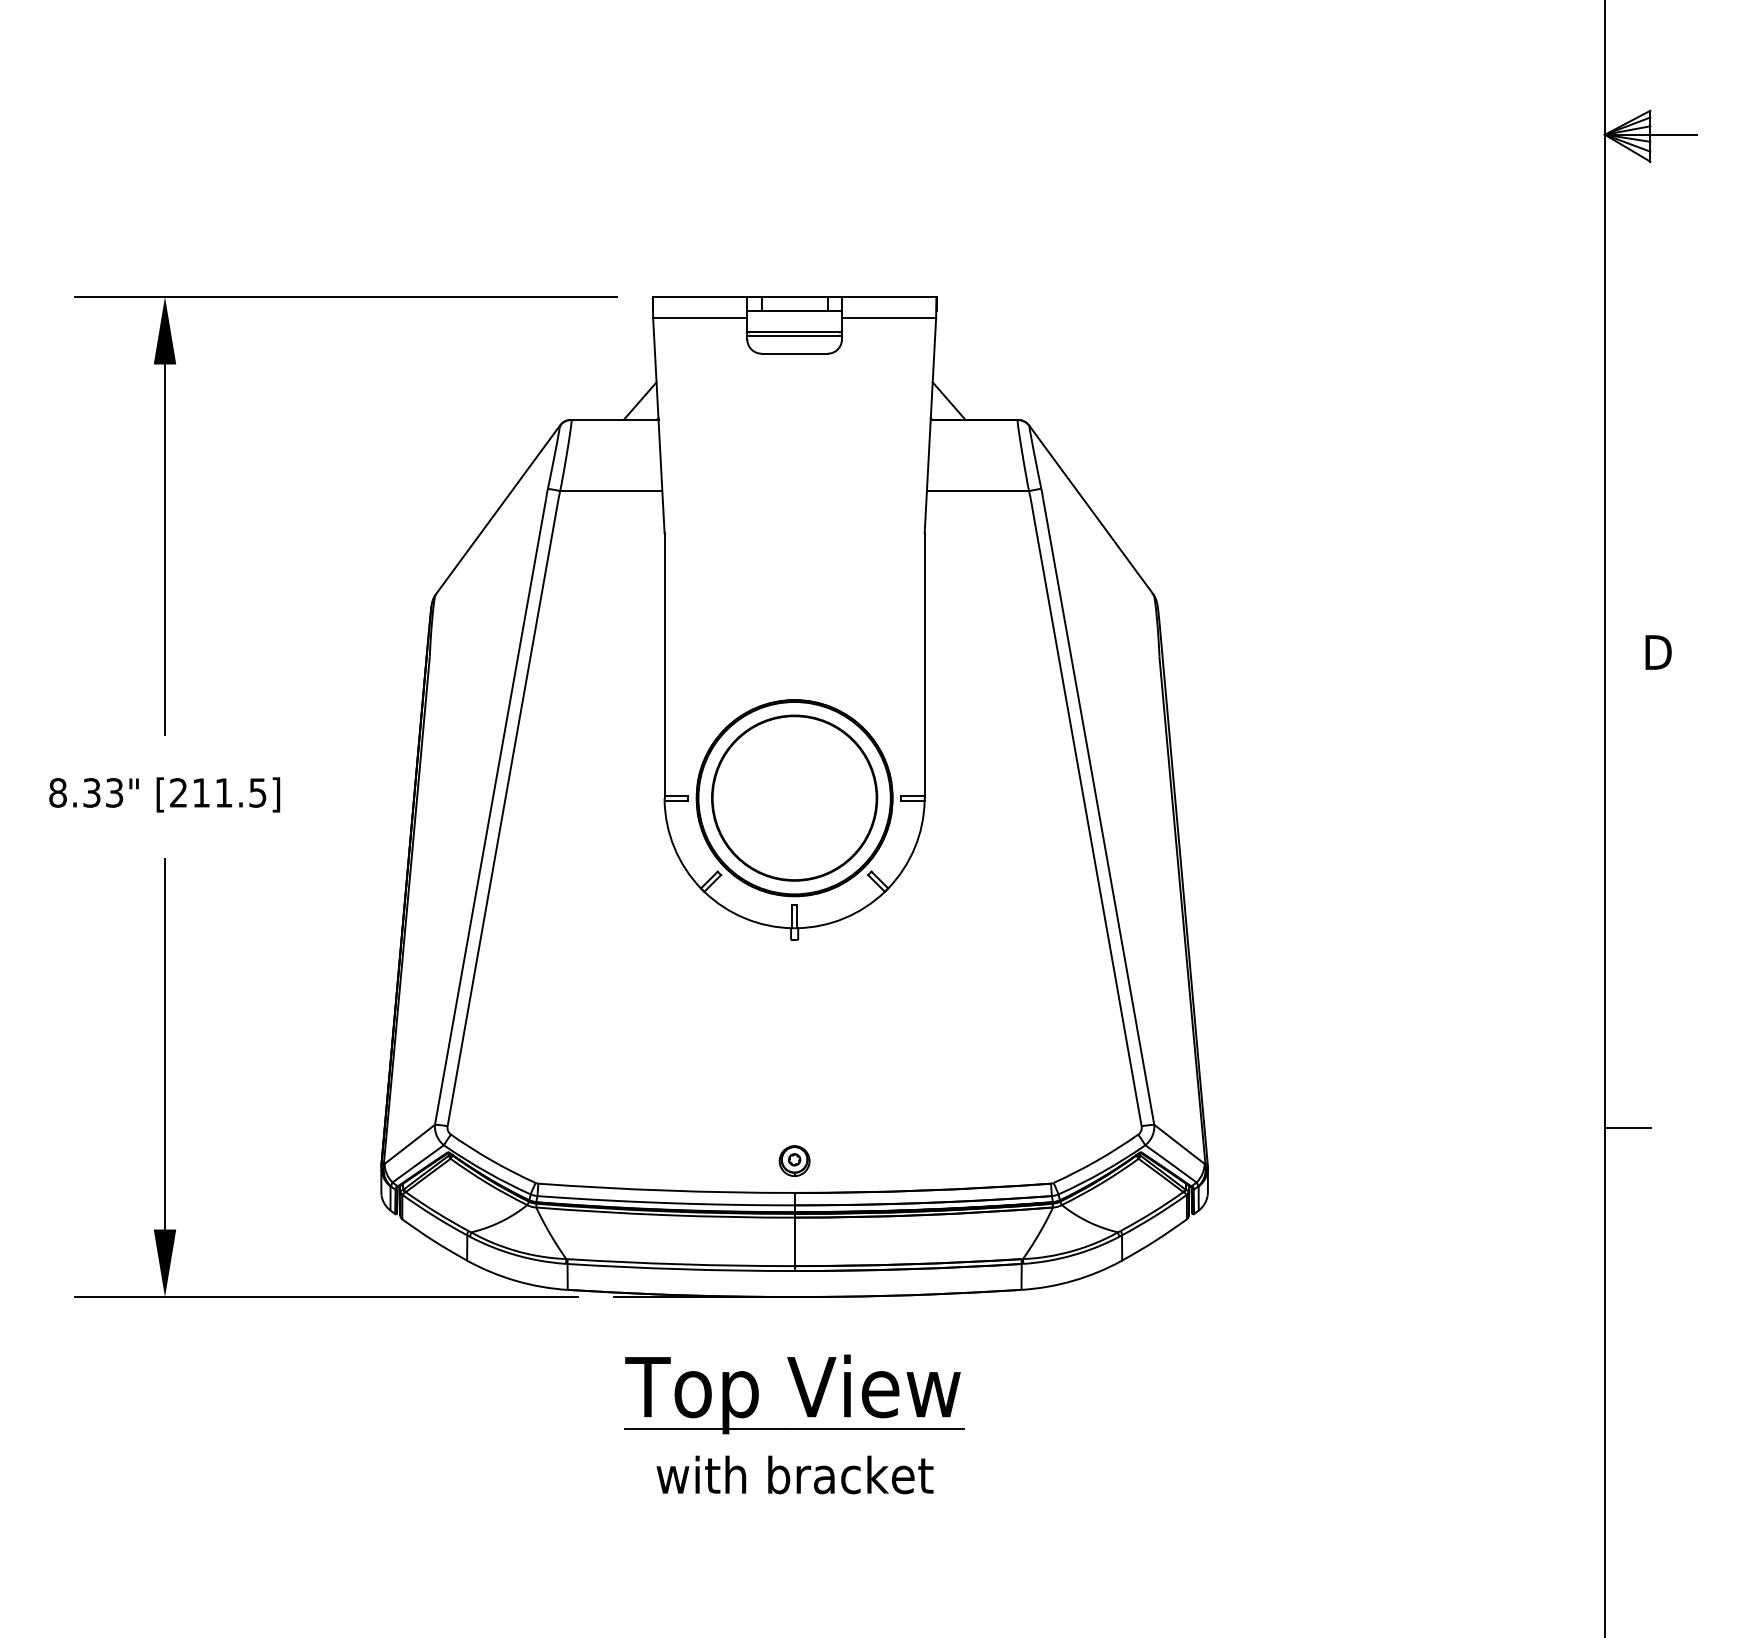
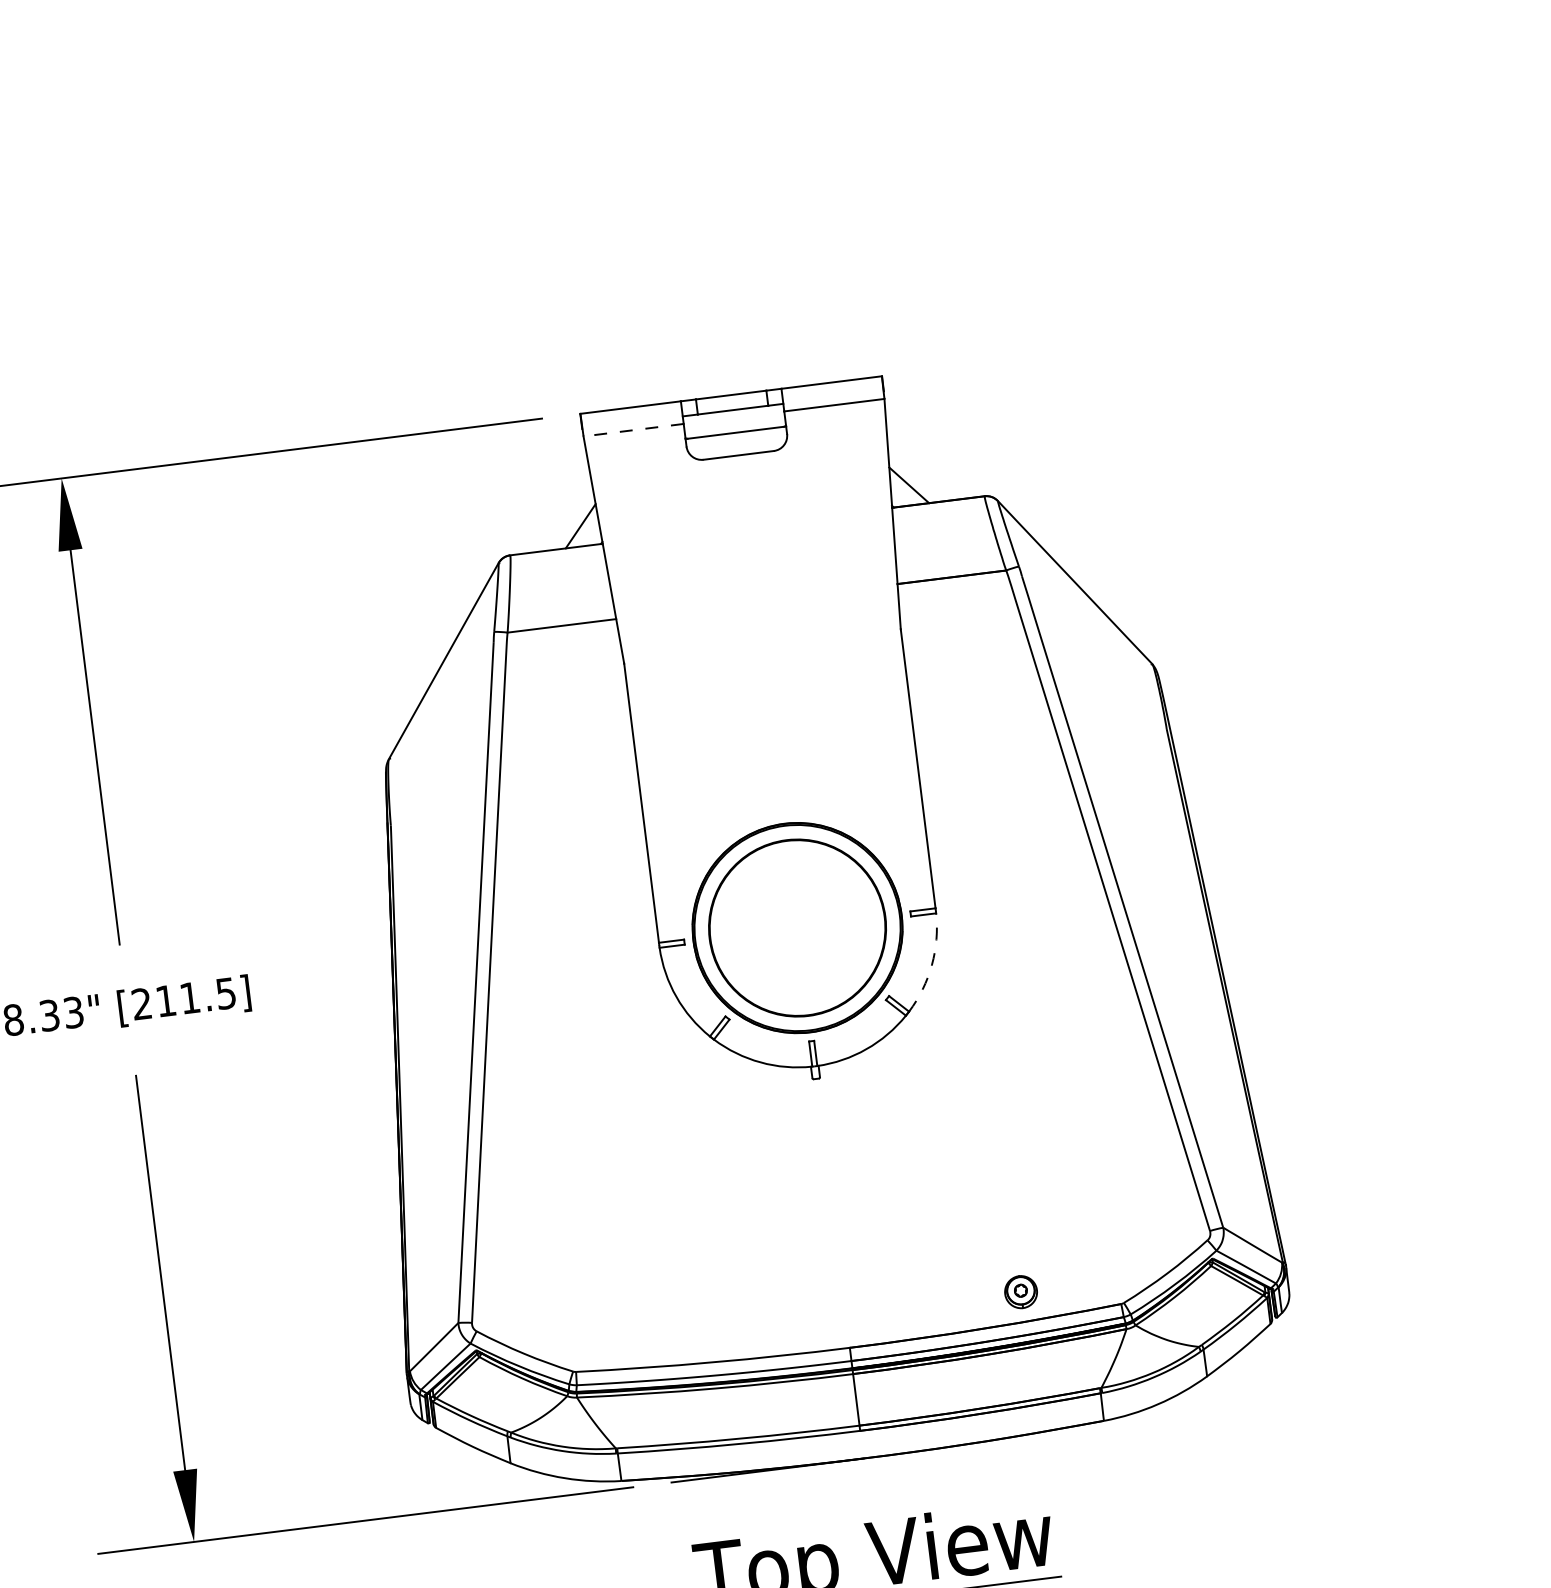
line: (699, 318) -> (632, 430), solid -> dashed
line: (794, 335) -> (736, 436), removed
arc: (914, 847) -> (931, 964), solid -> dashed
part: (794, 1160) -> (1020, 1291), moved

